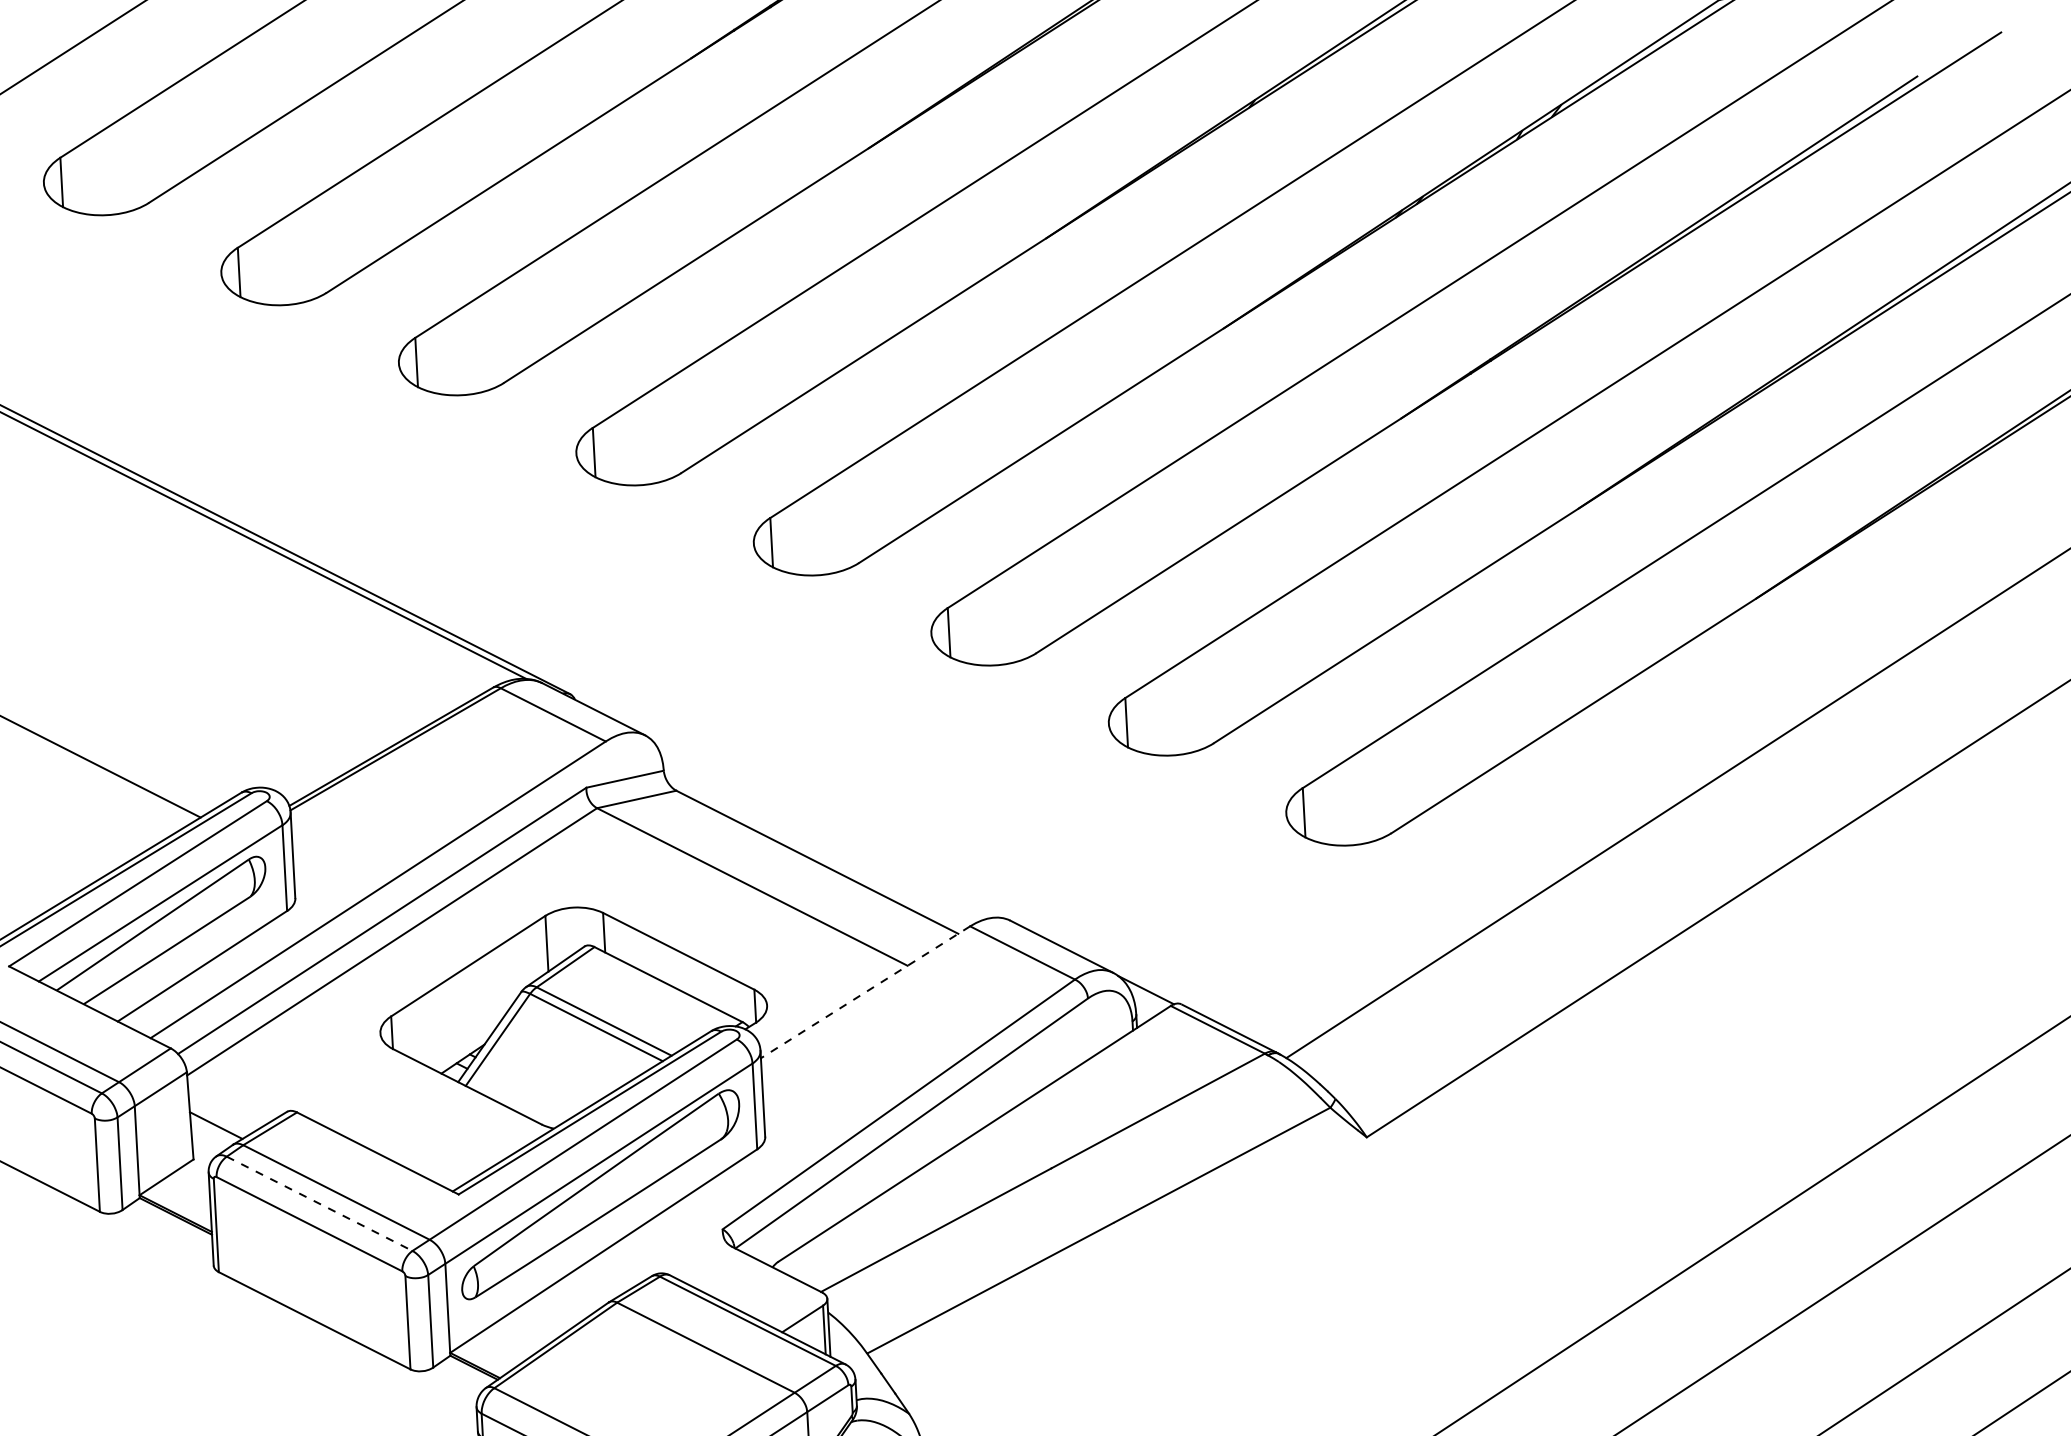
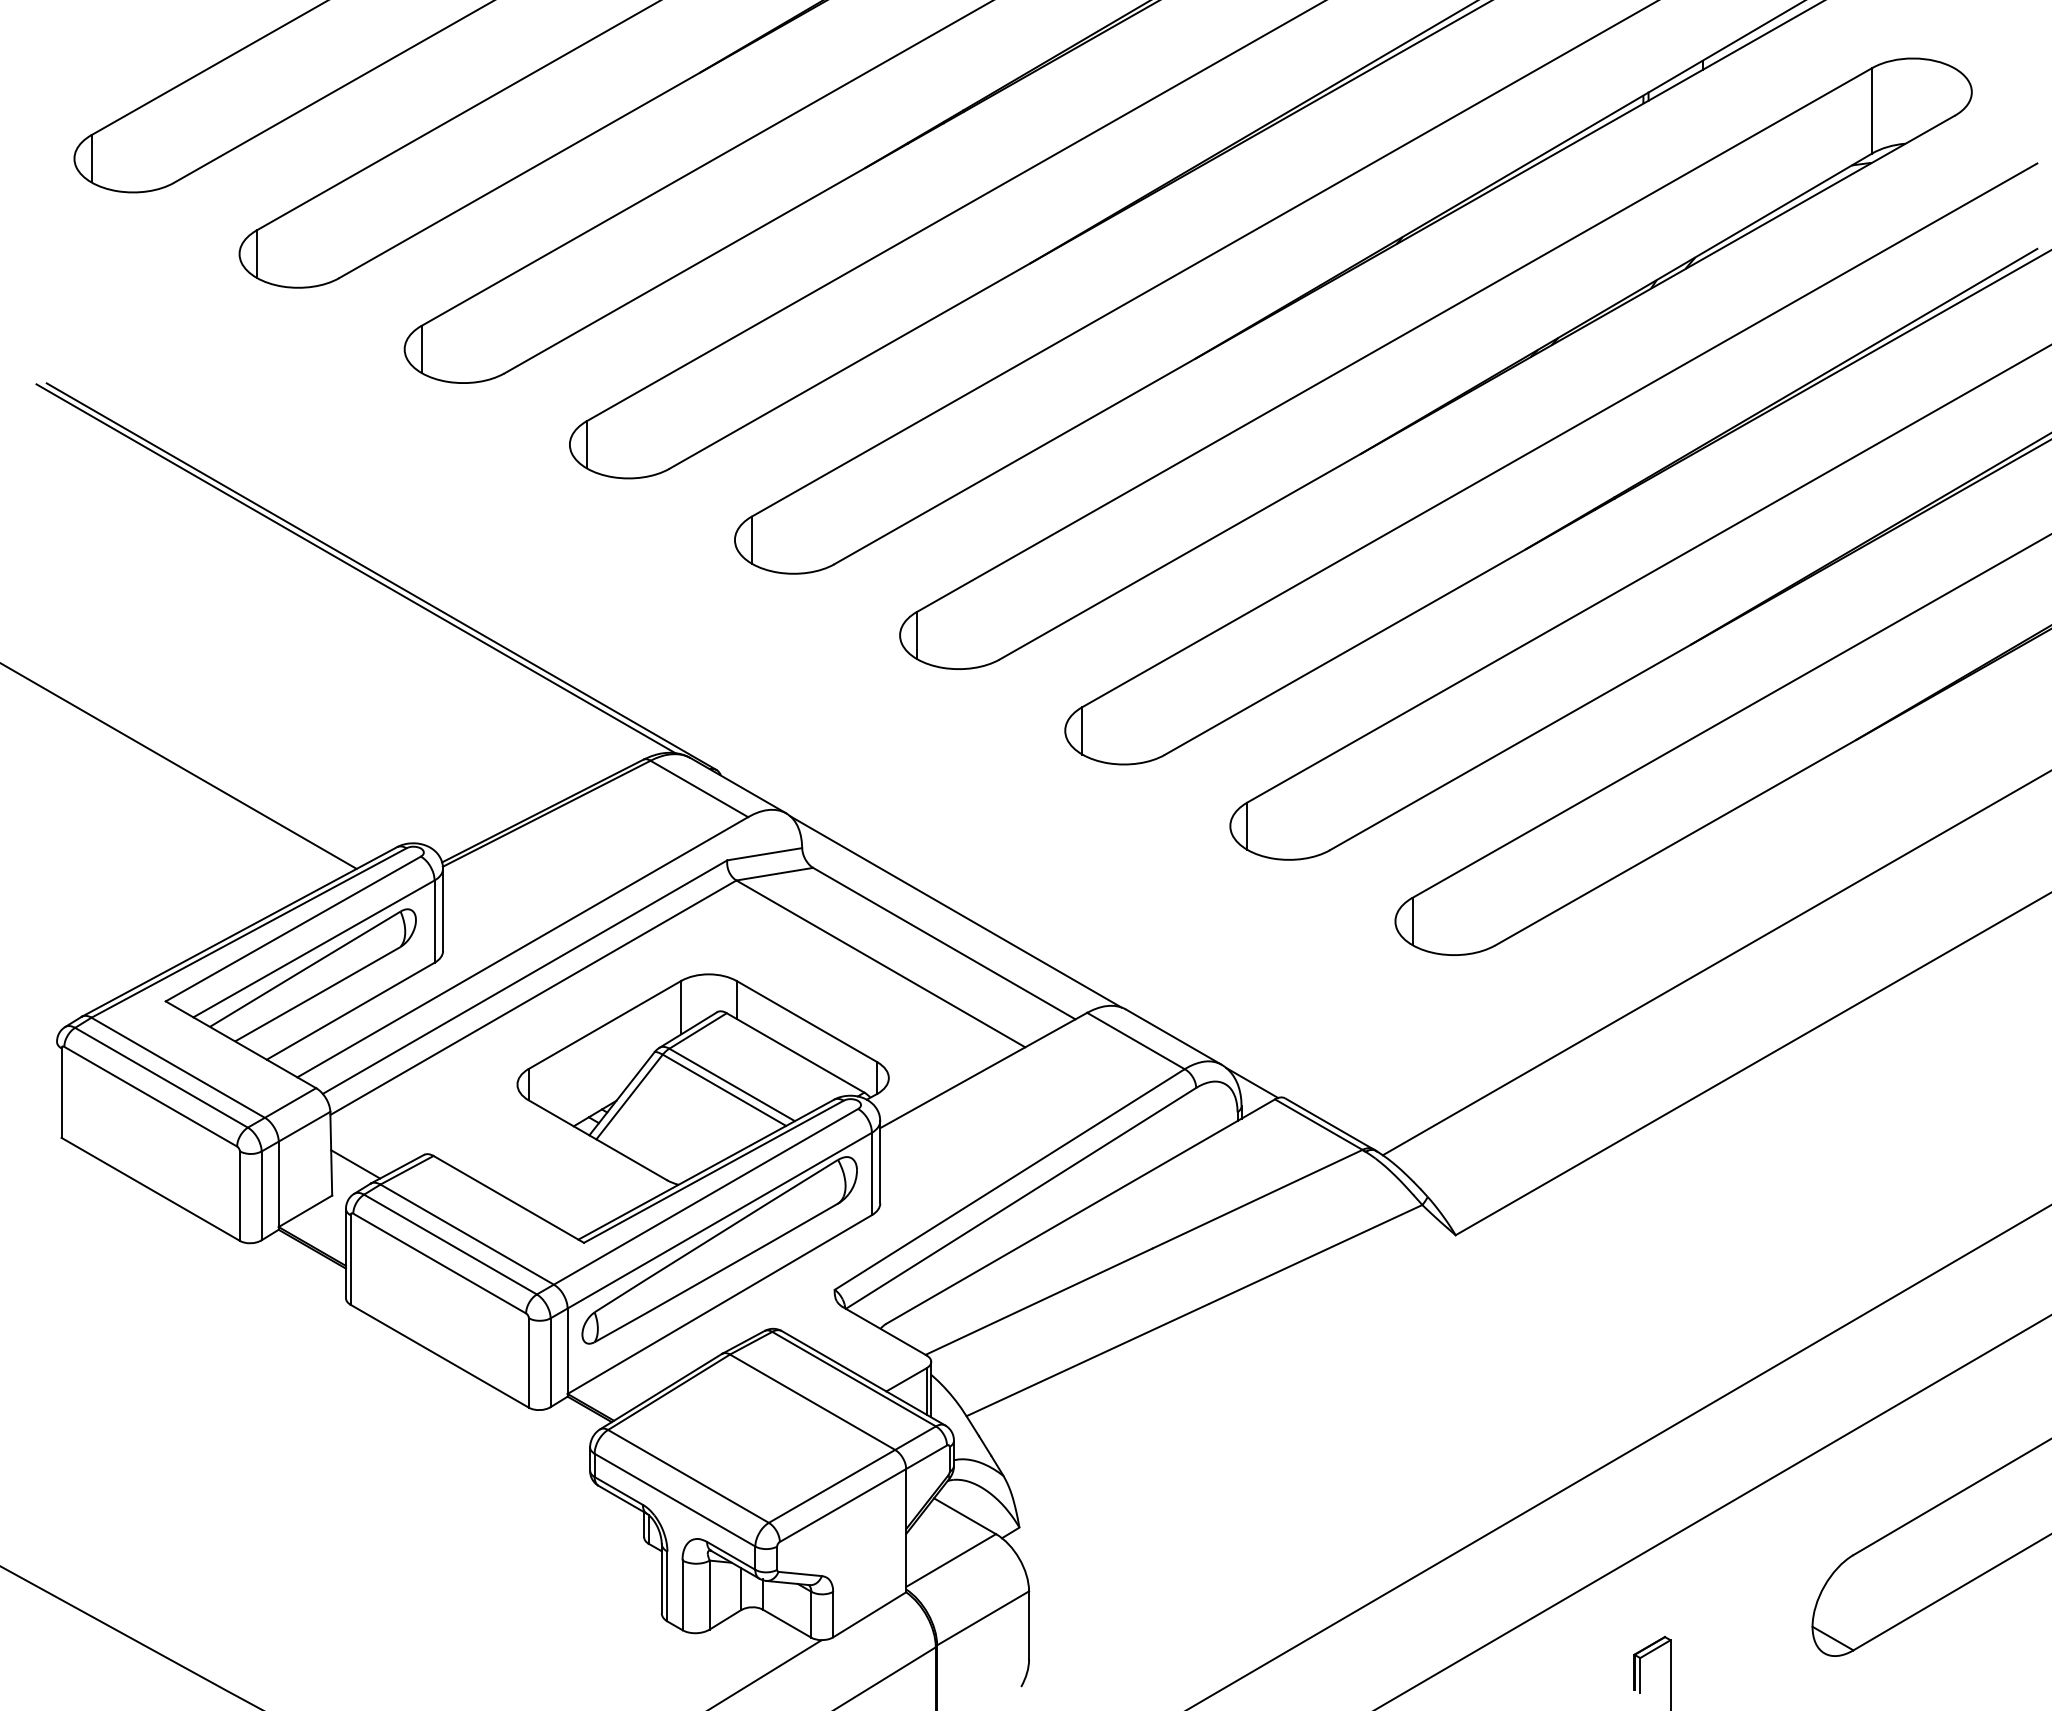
line: (827, 828) -> (955, 911), added
line: (865, 992) -> (983, 1070), dashed -> solid
line: (319, 1203) -> (450, 1244), dashed -> solid

